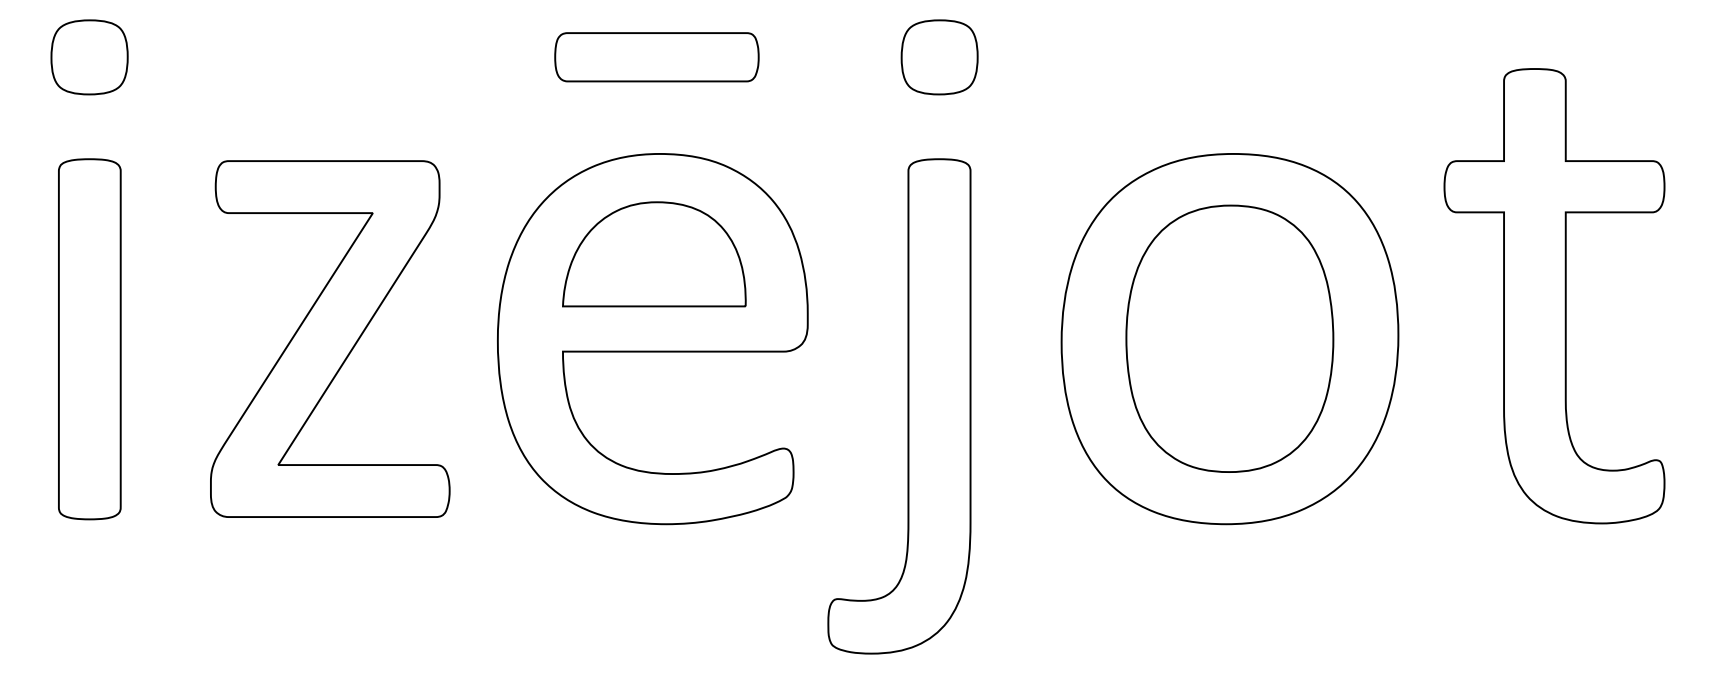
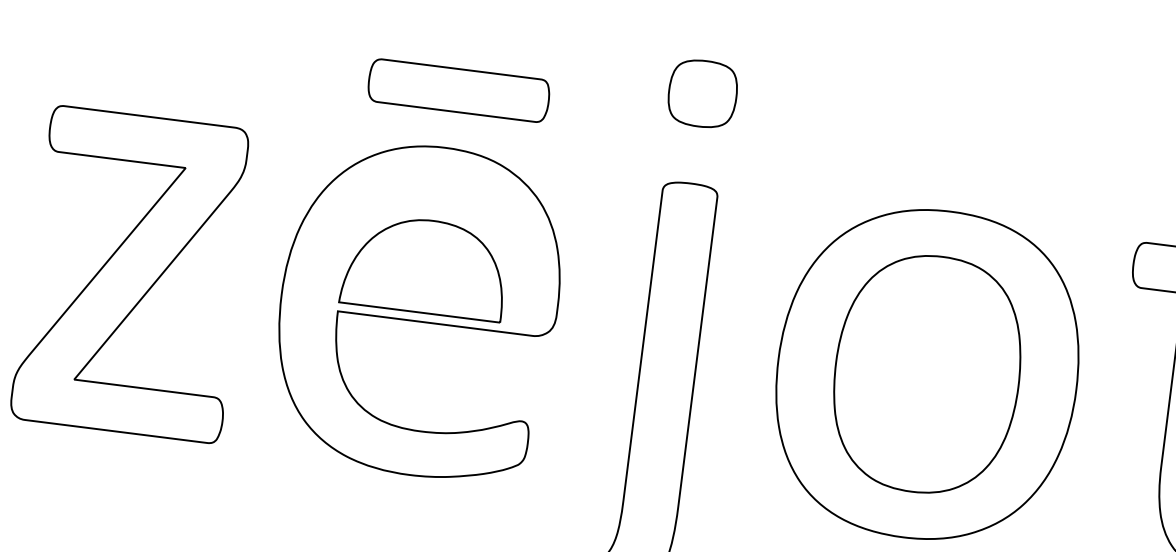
part: (656, 57) -> (458, 90), moved
part: (654, 254) -> (425, 266), moved

